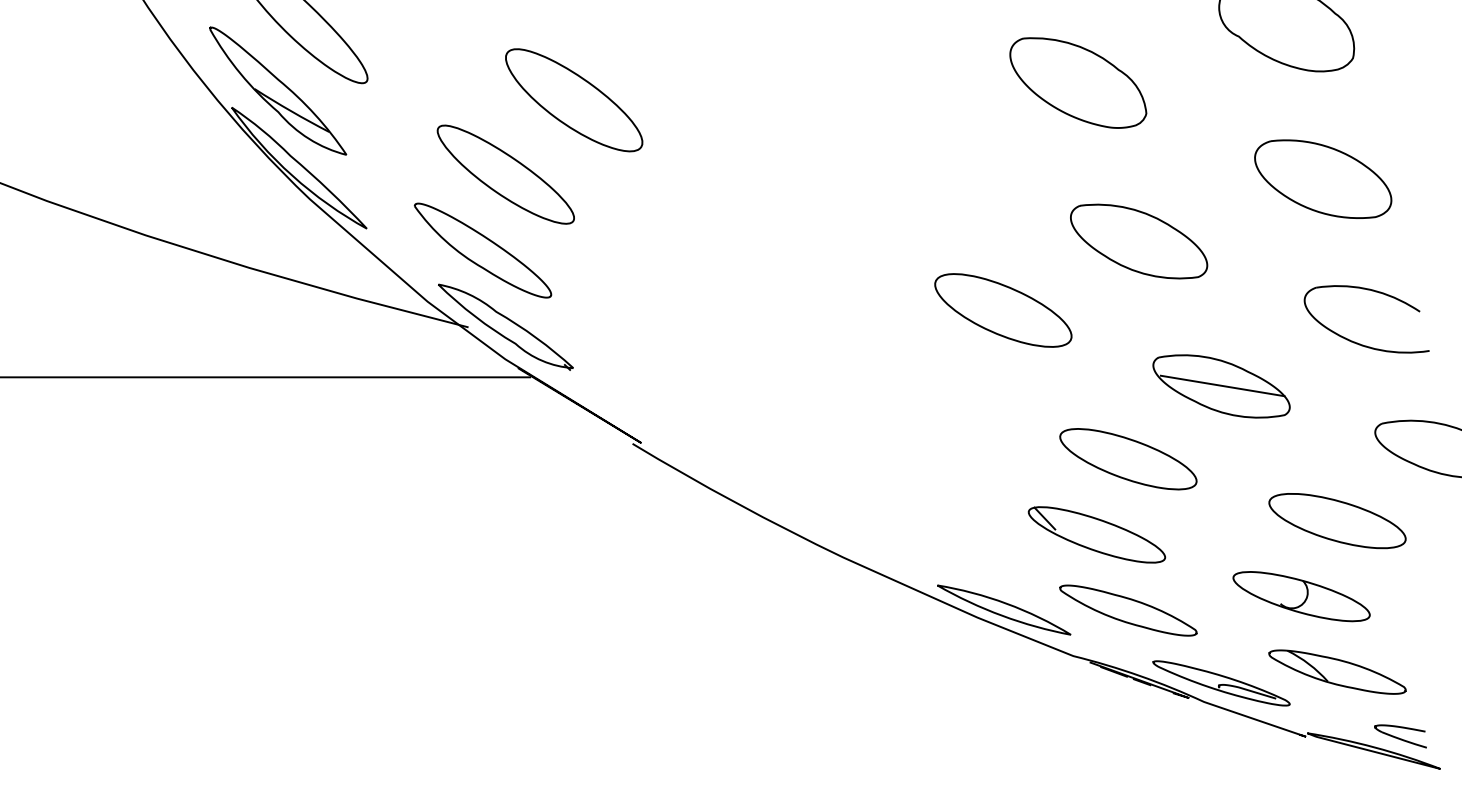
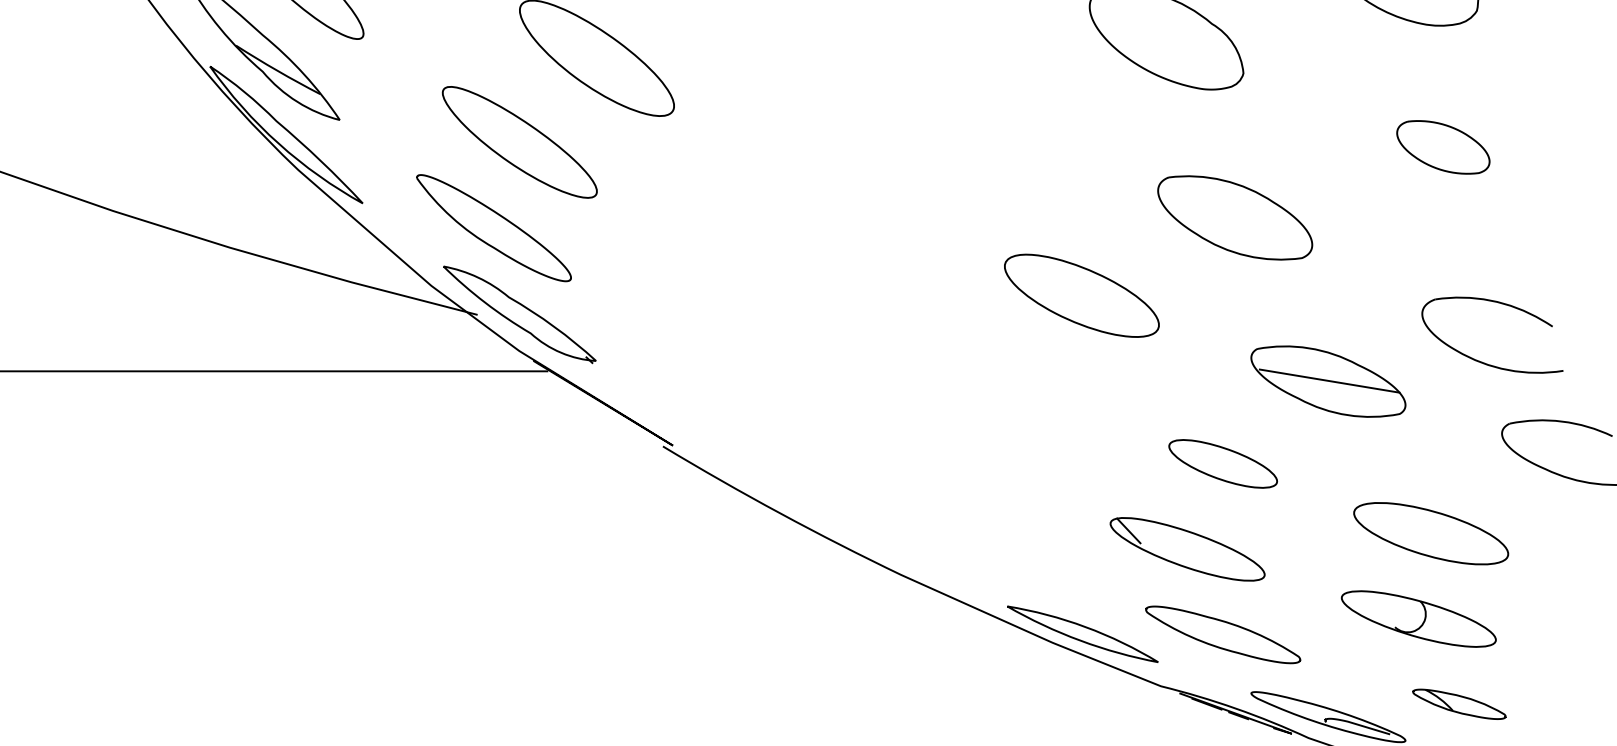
part: (1323, 178) -> (1443, 146), size x0.6
part: (1355, 341) -> (1479, 360), moved
part: (1128, 459) -> (1223, 464), size x0.7
part: (1337, 521) -> (1431, 534), moved
part: (1337, 671) -> (1459, 703), size x0.6

